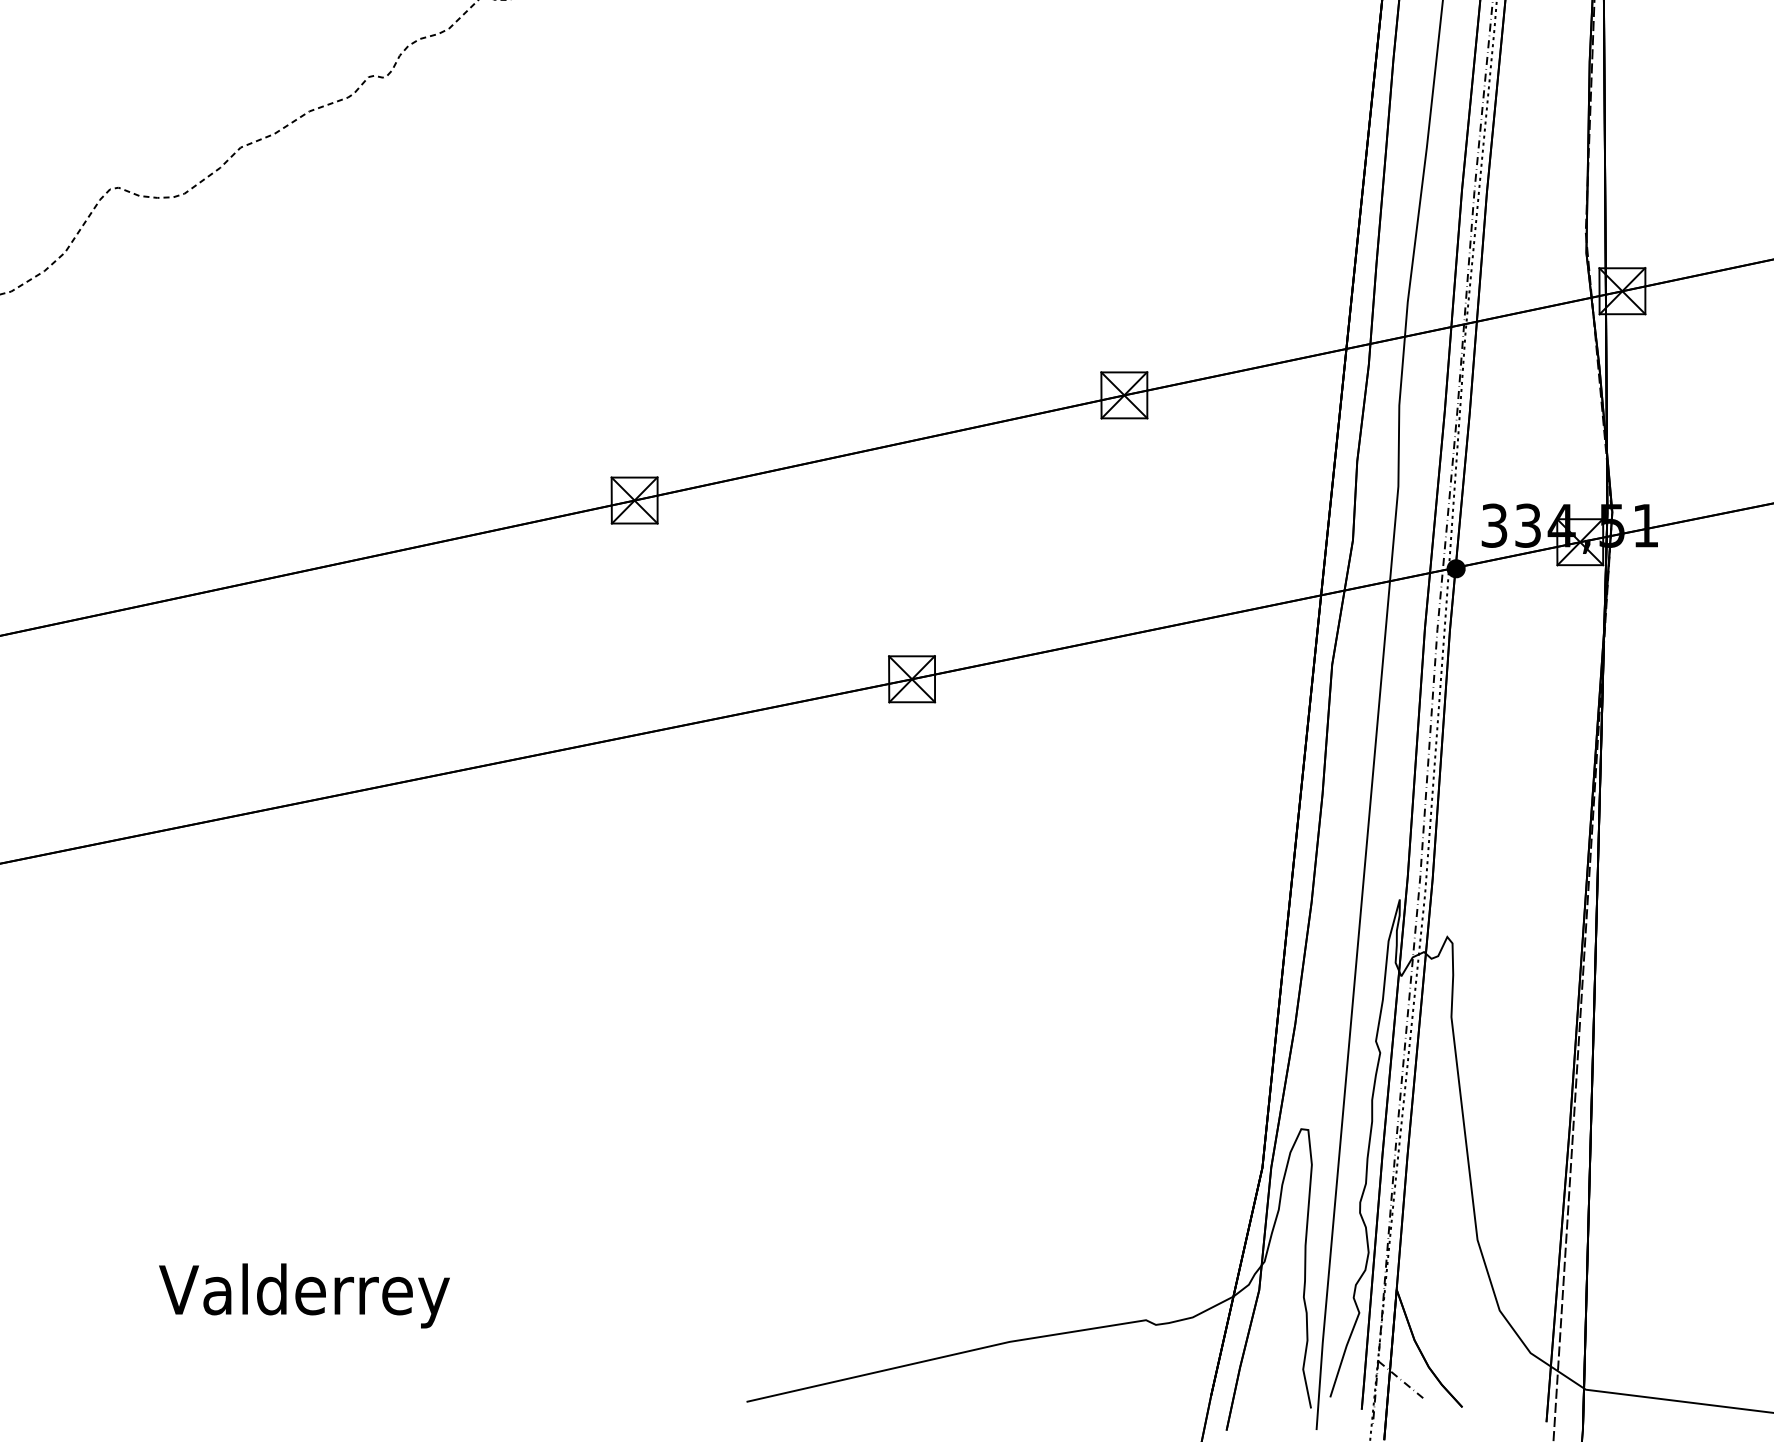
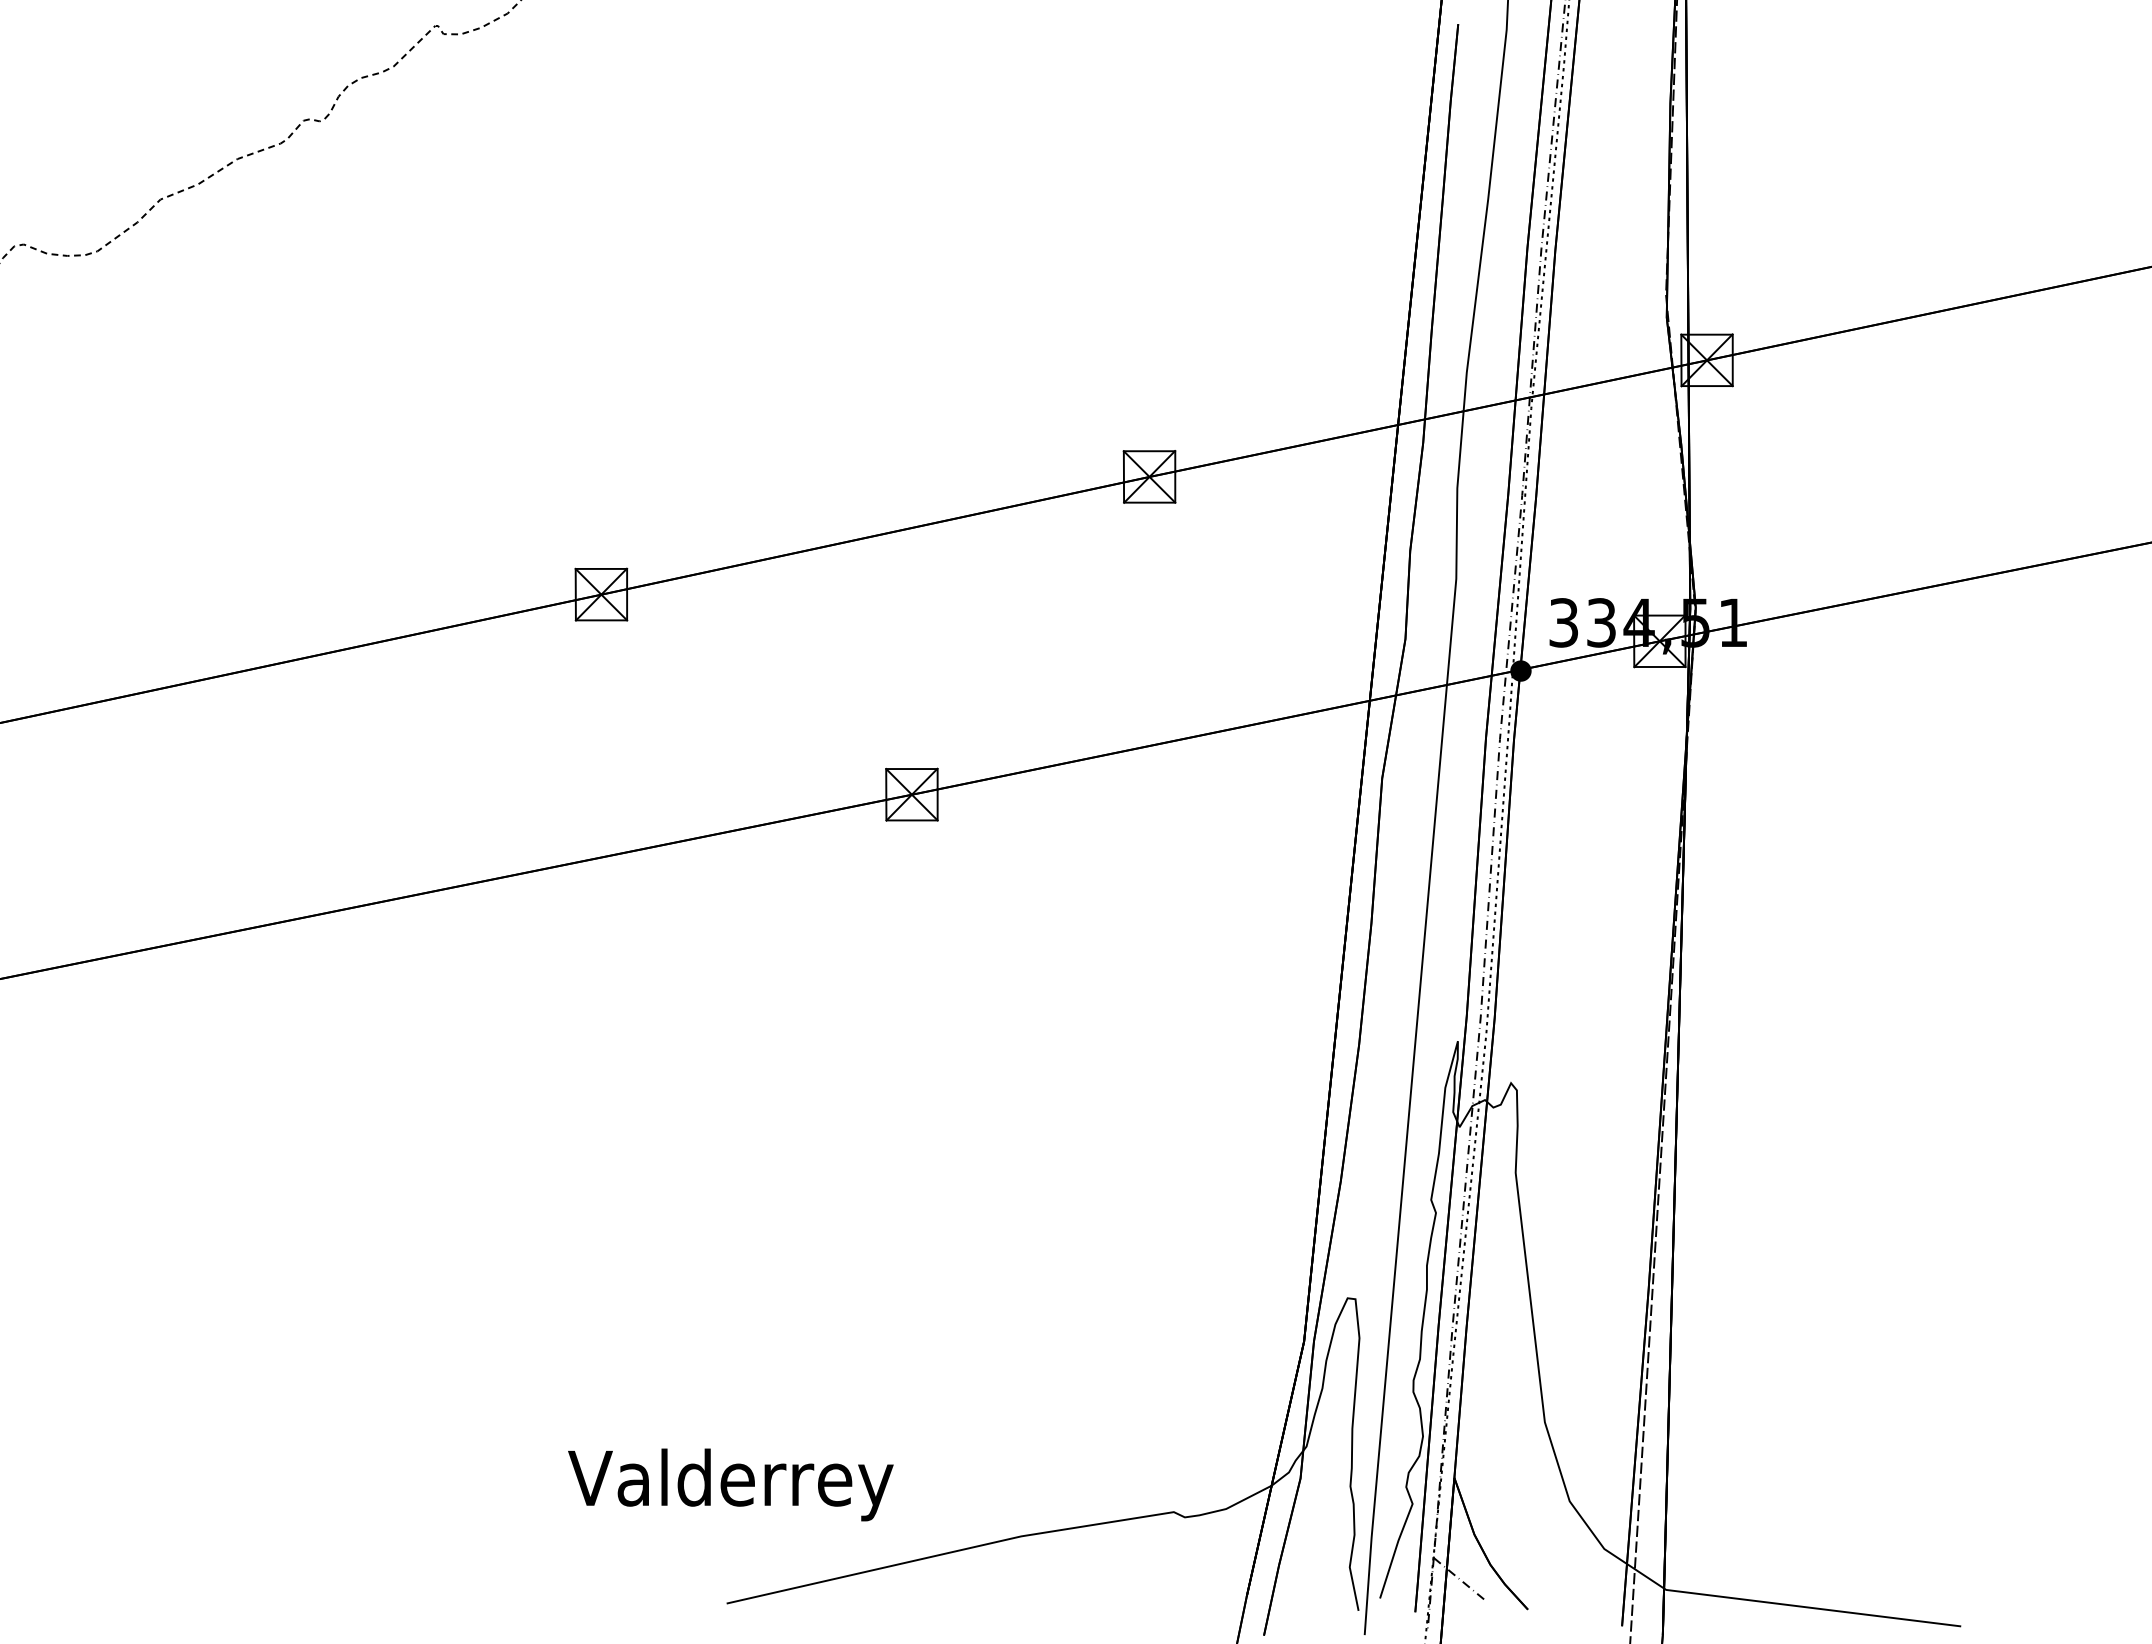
text: (304, 1295) -> (730, 1484), moved

